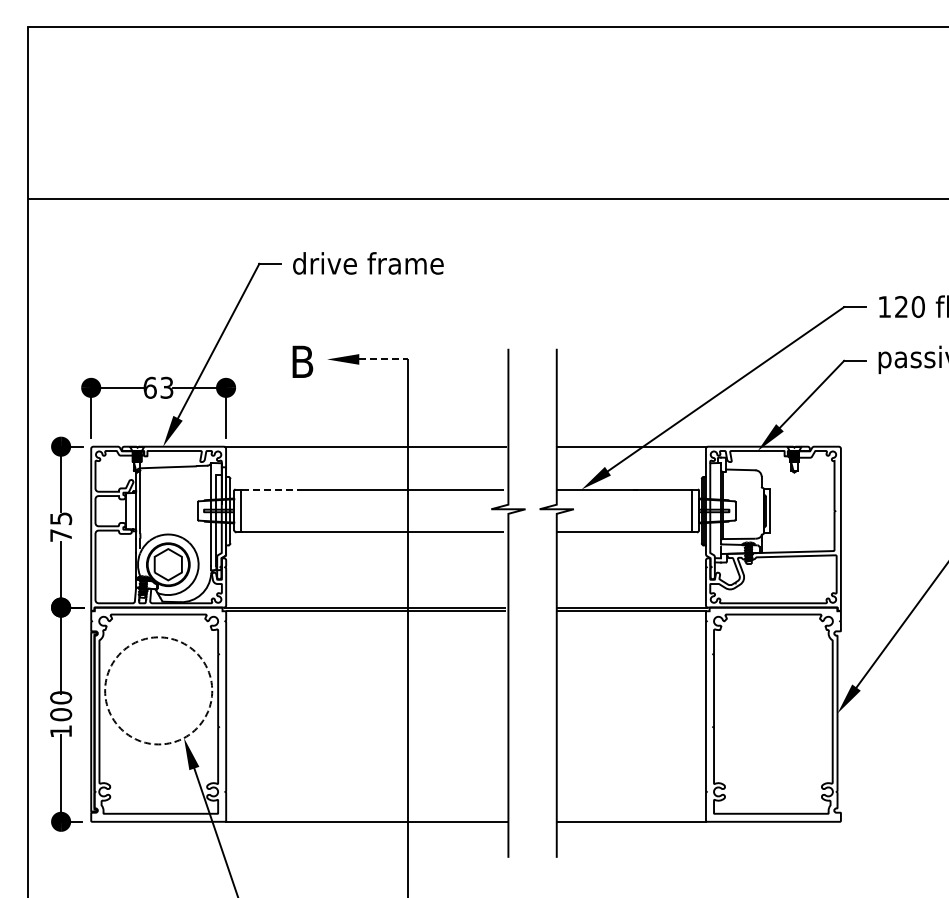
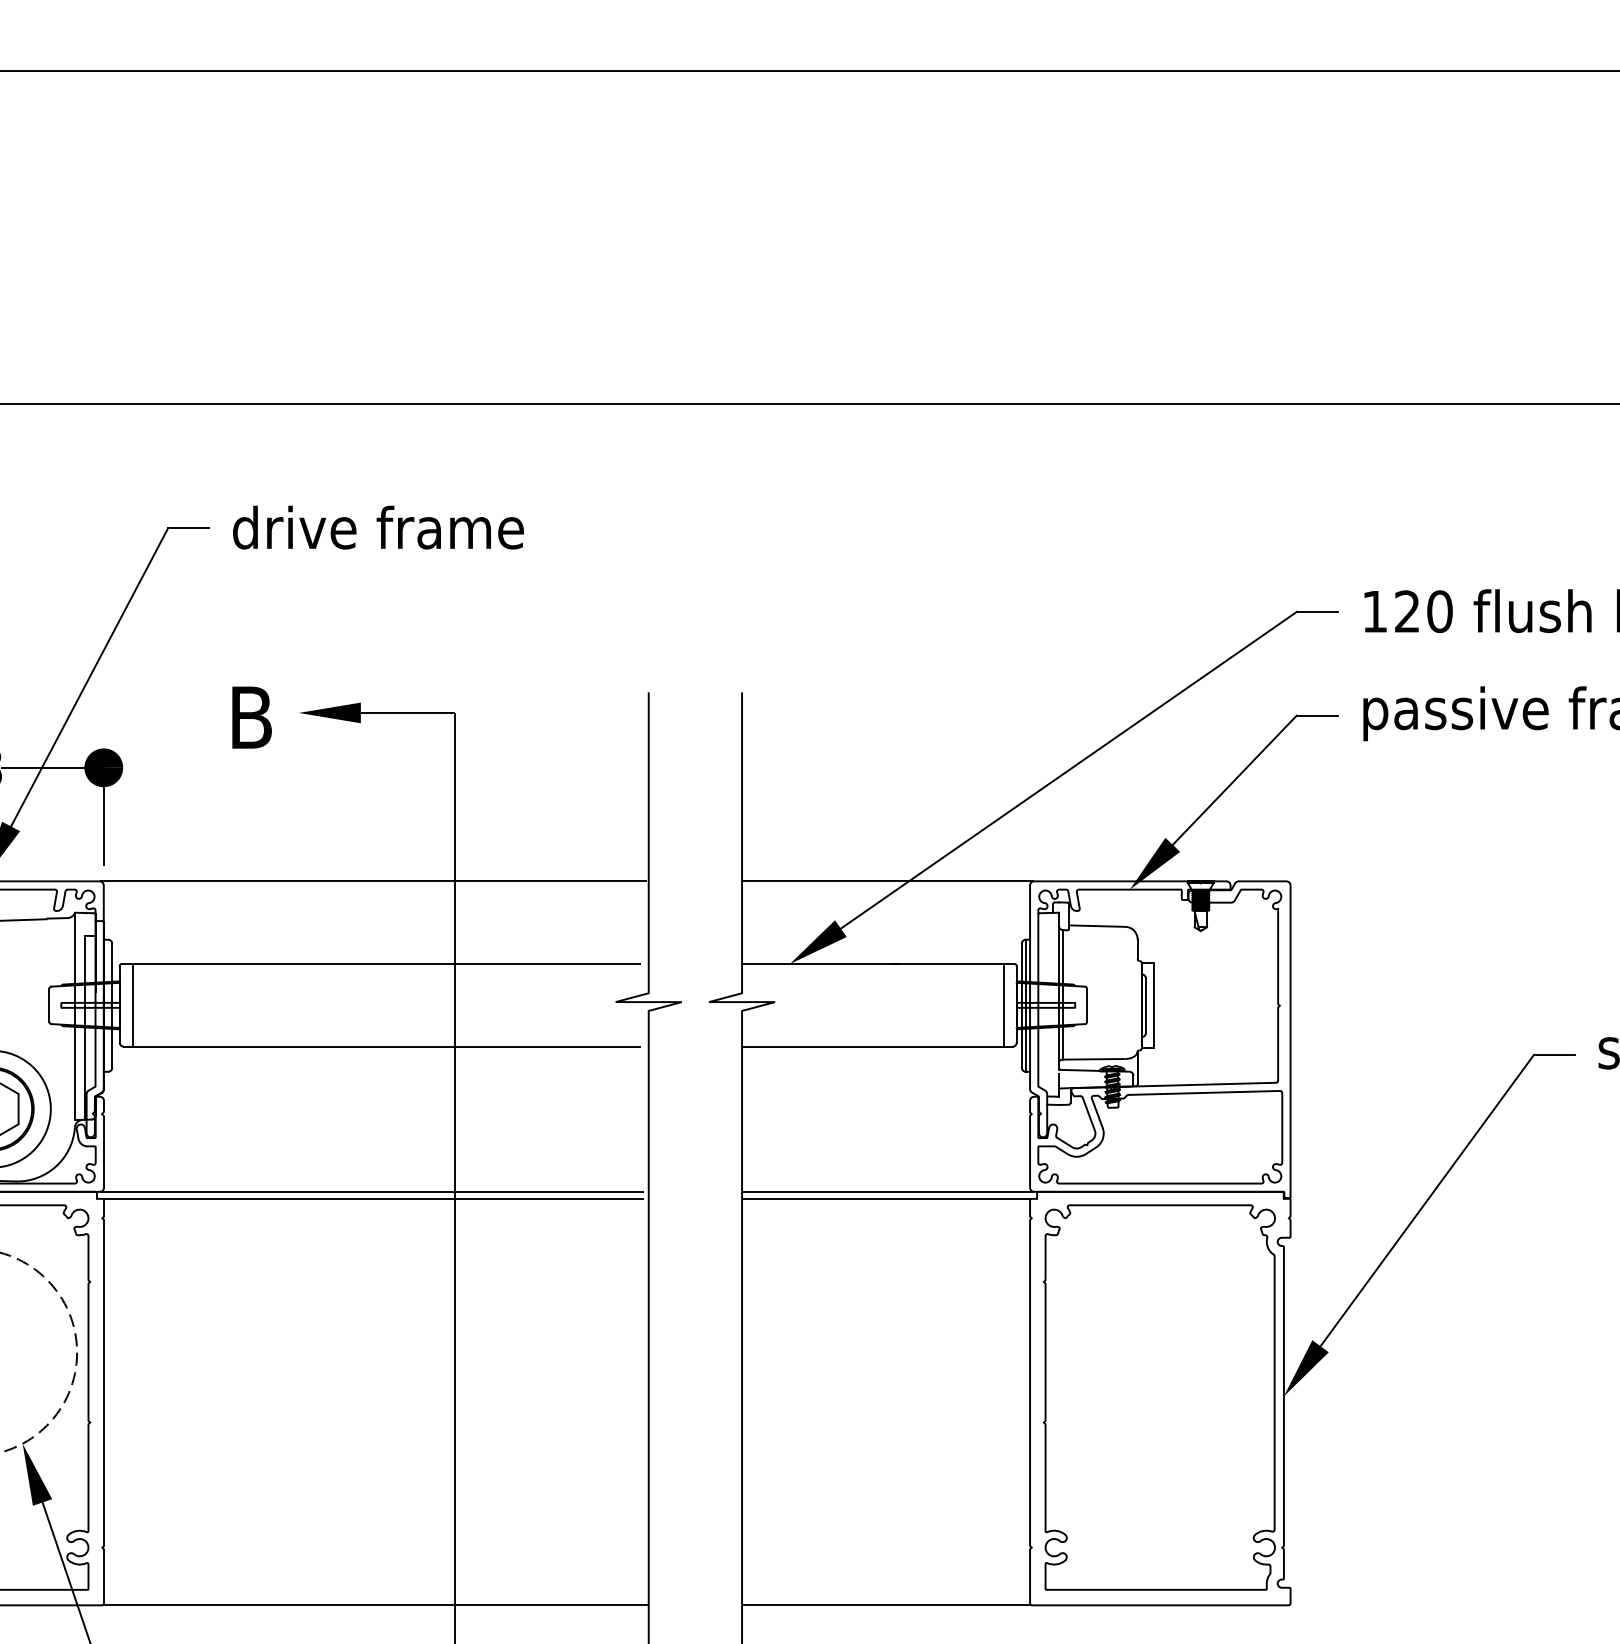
line: (384, 359) -> (409, 713), dashed -> solid
line: (271, 489) -> (191, 963), dashed -> solid

